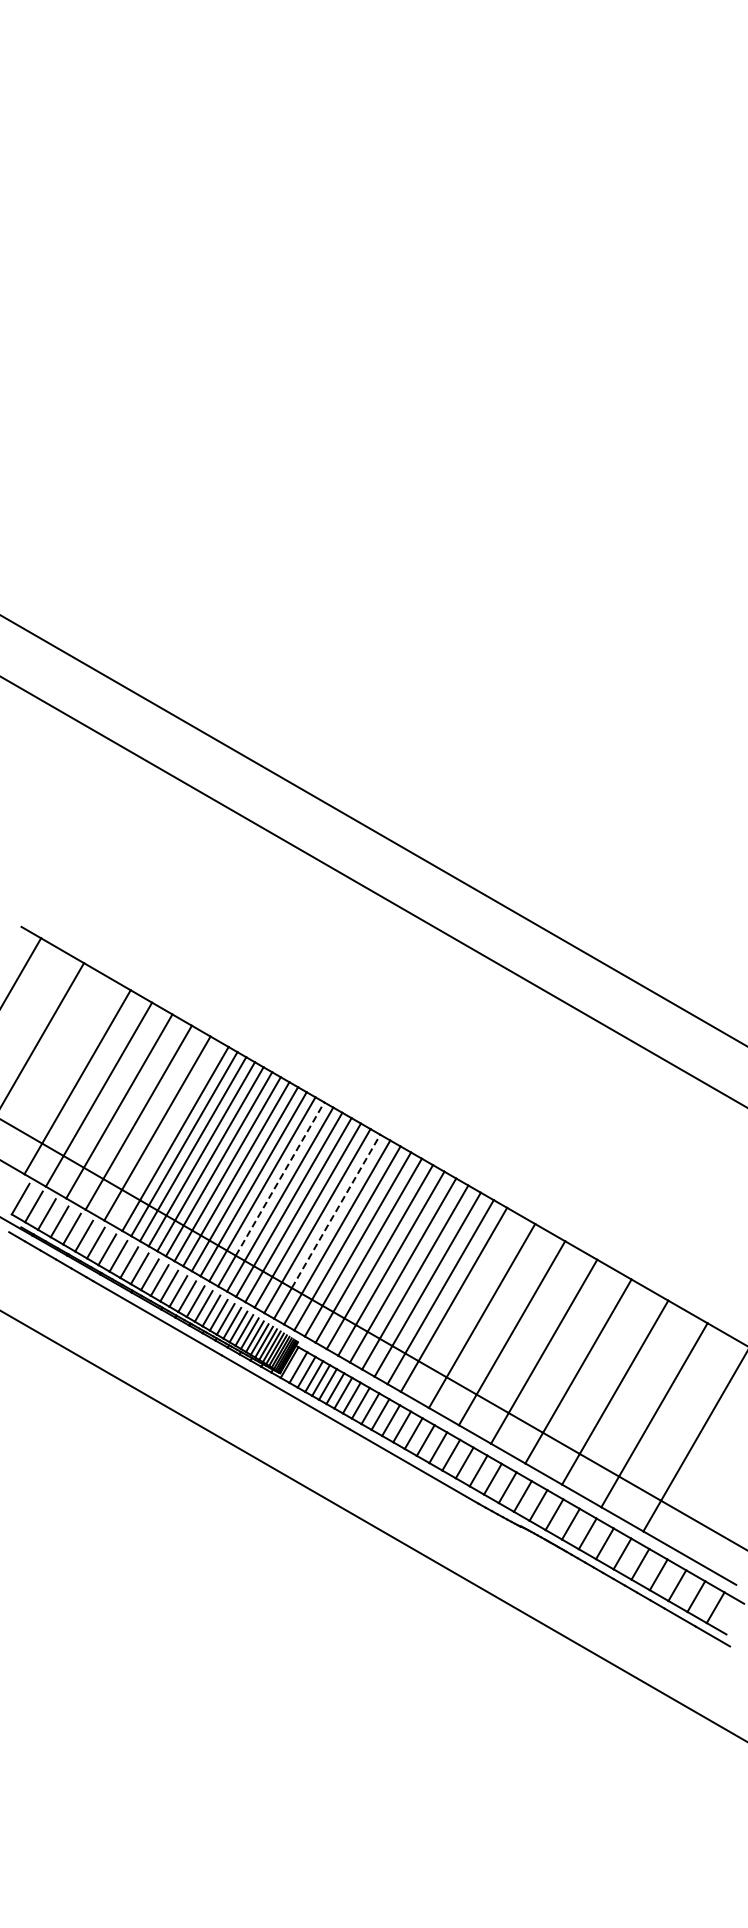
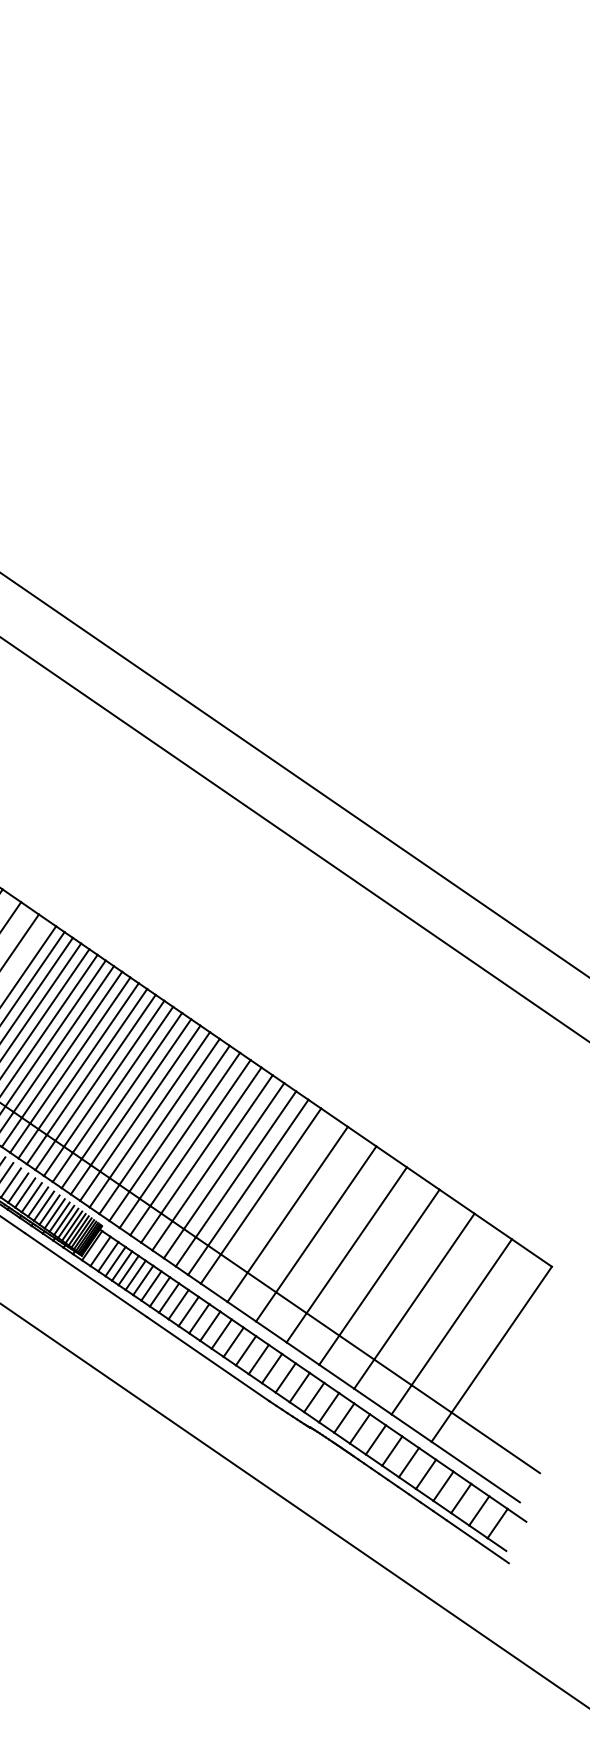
line: (280, 1179) -> (97, 1062), dashed -> solid
line: (336, 1211) -> (150, 1098), dashed -> solid

